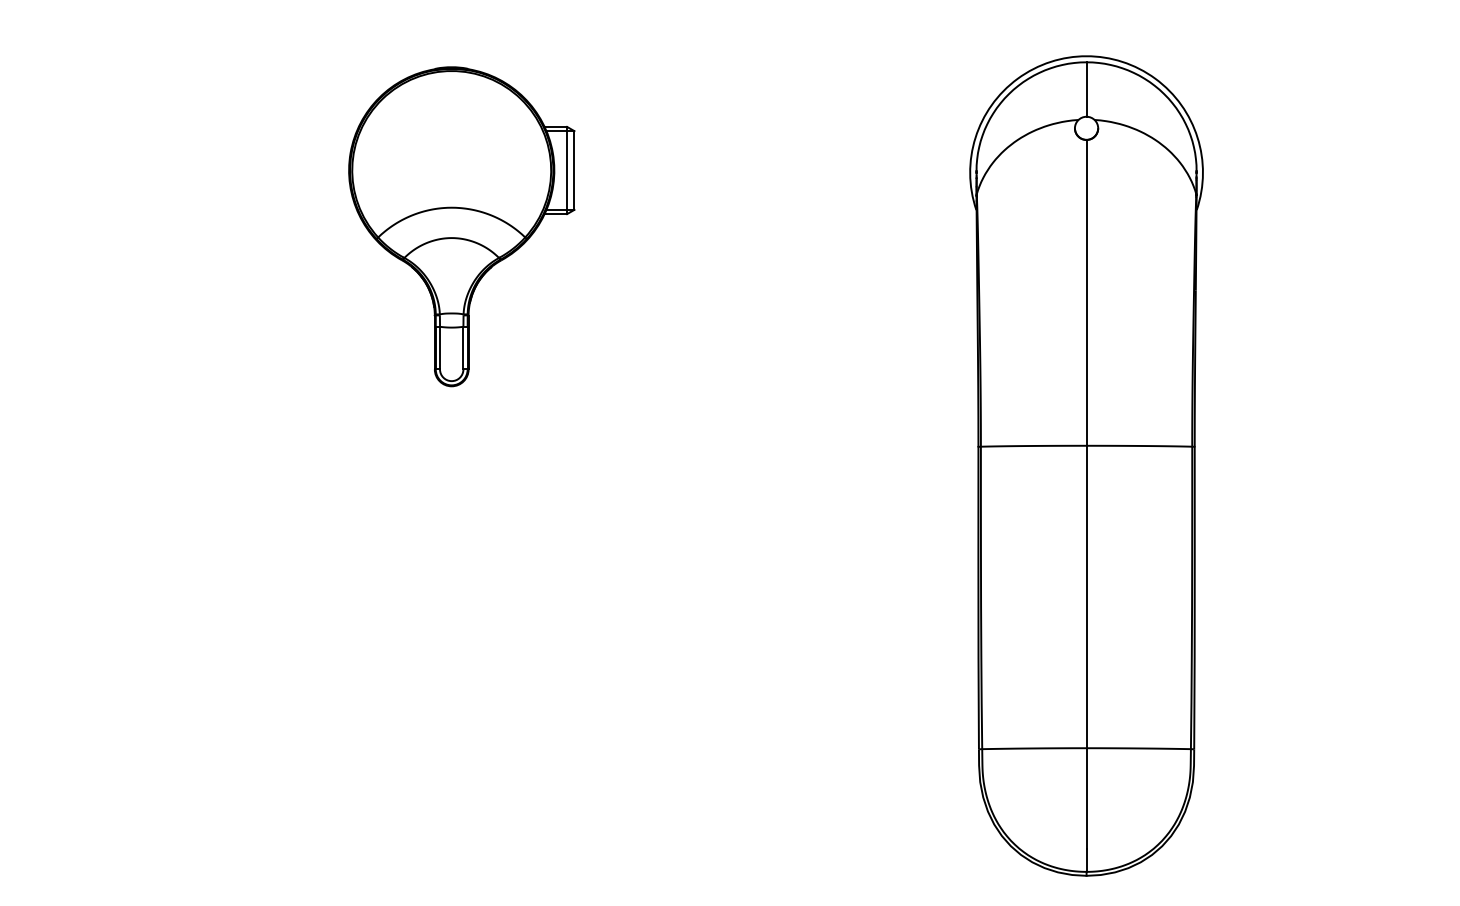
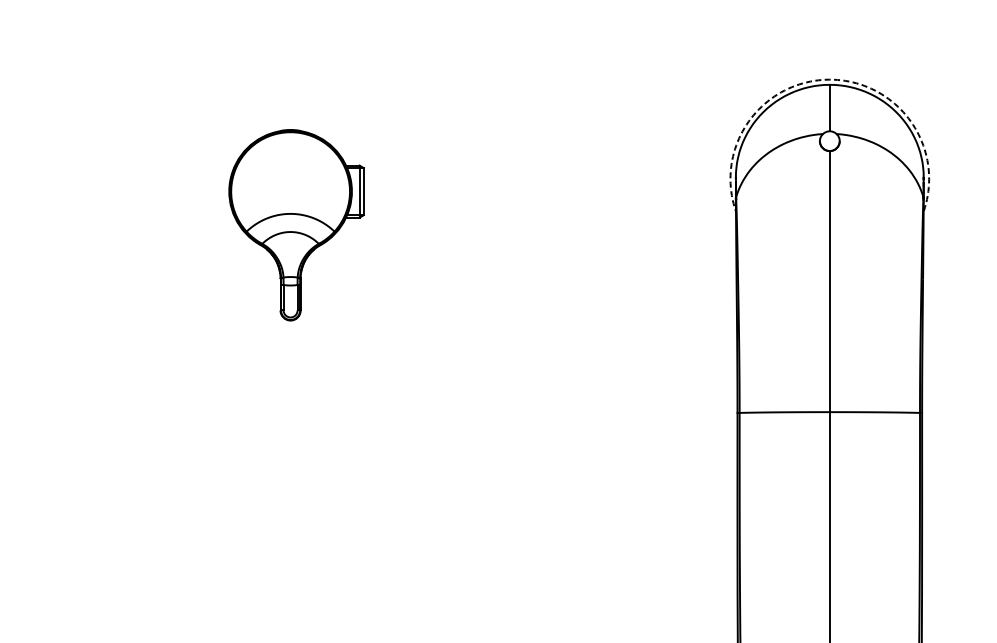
arc: (1086, 56) -> (829, 79), solid -> dashed
part: (461, 226) -> (296, 224), size x0.7

